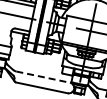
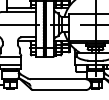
line: (43, 77) -> (58, 79), dashed -> solid

